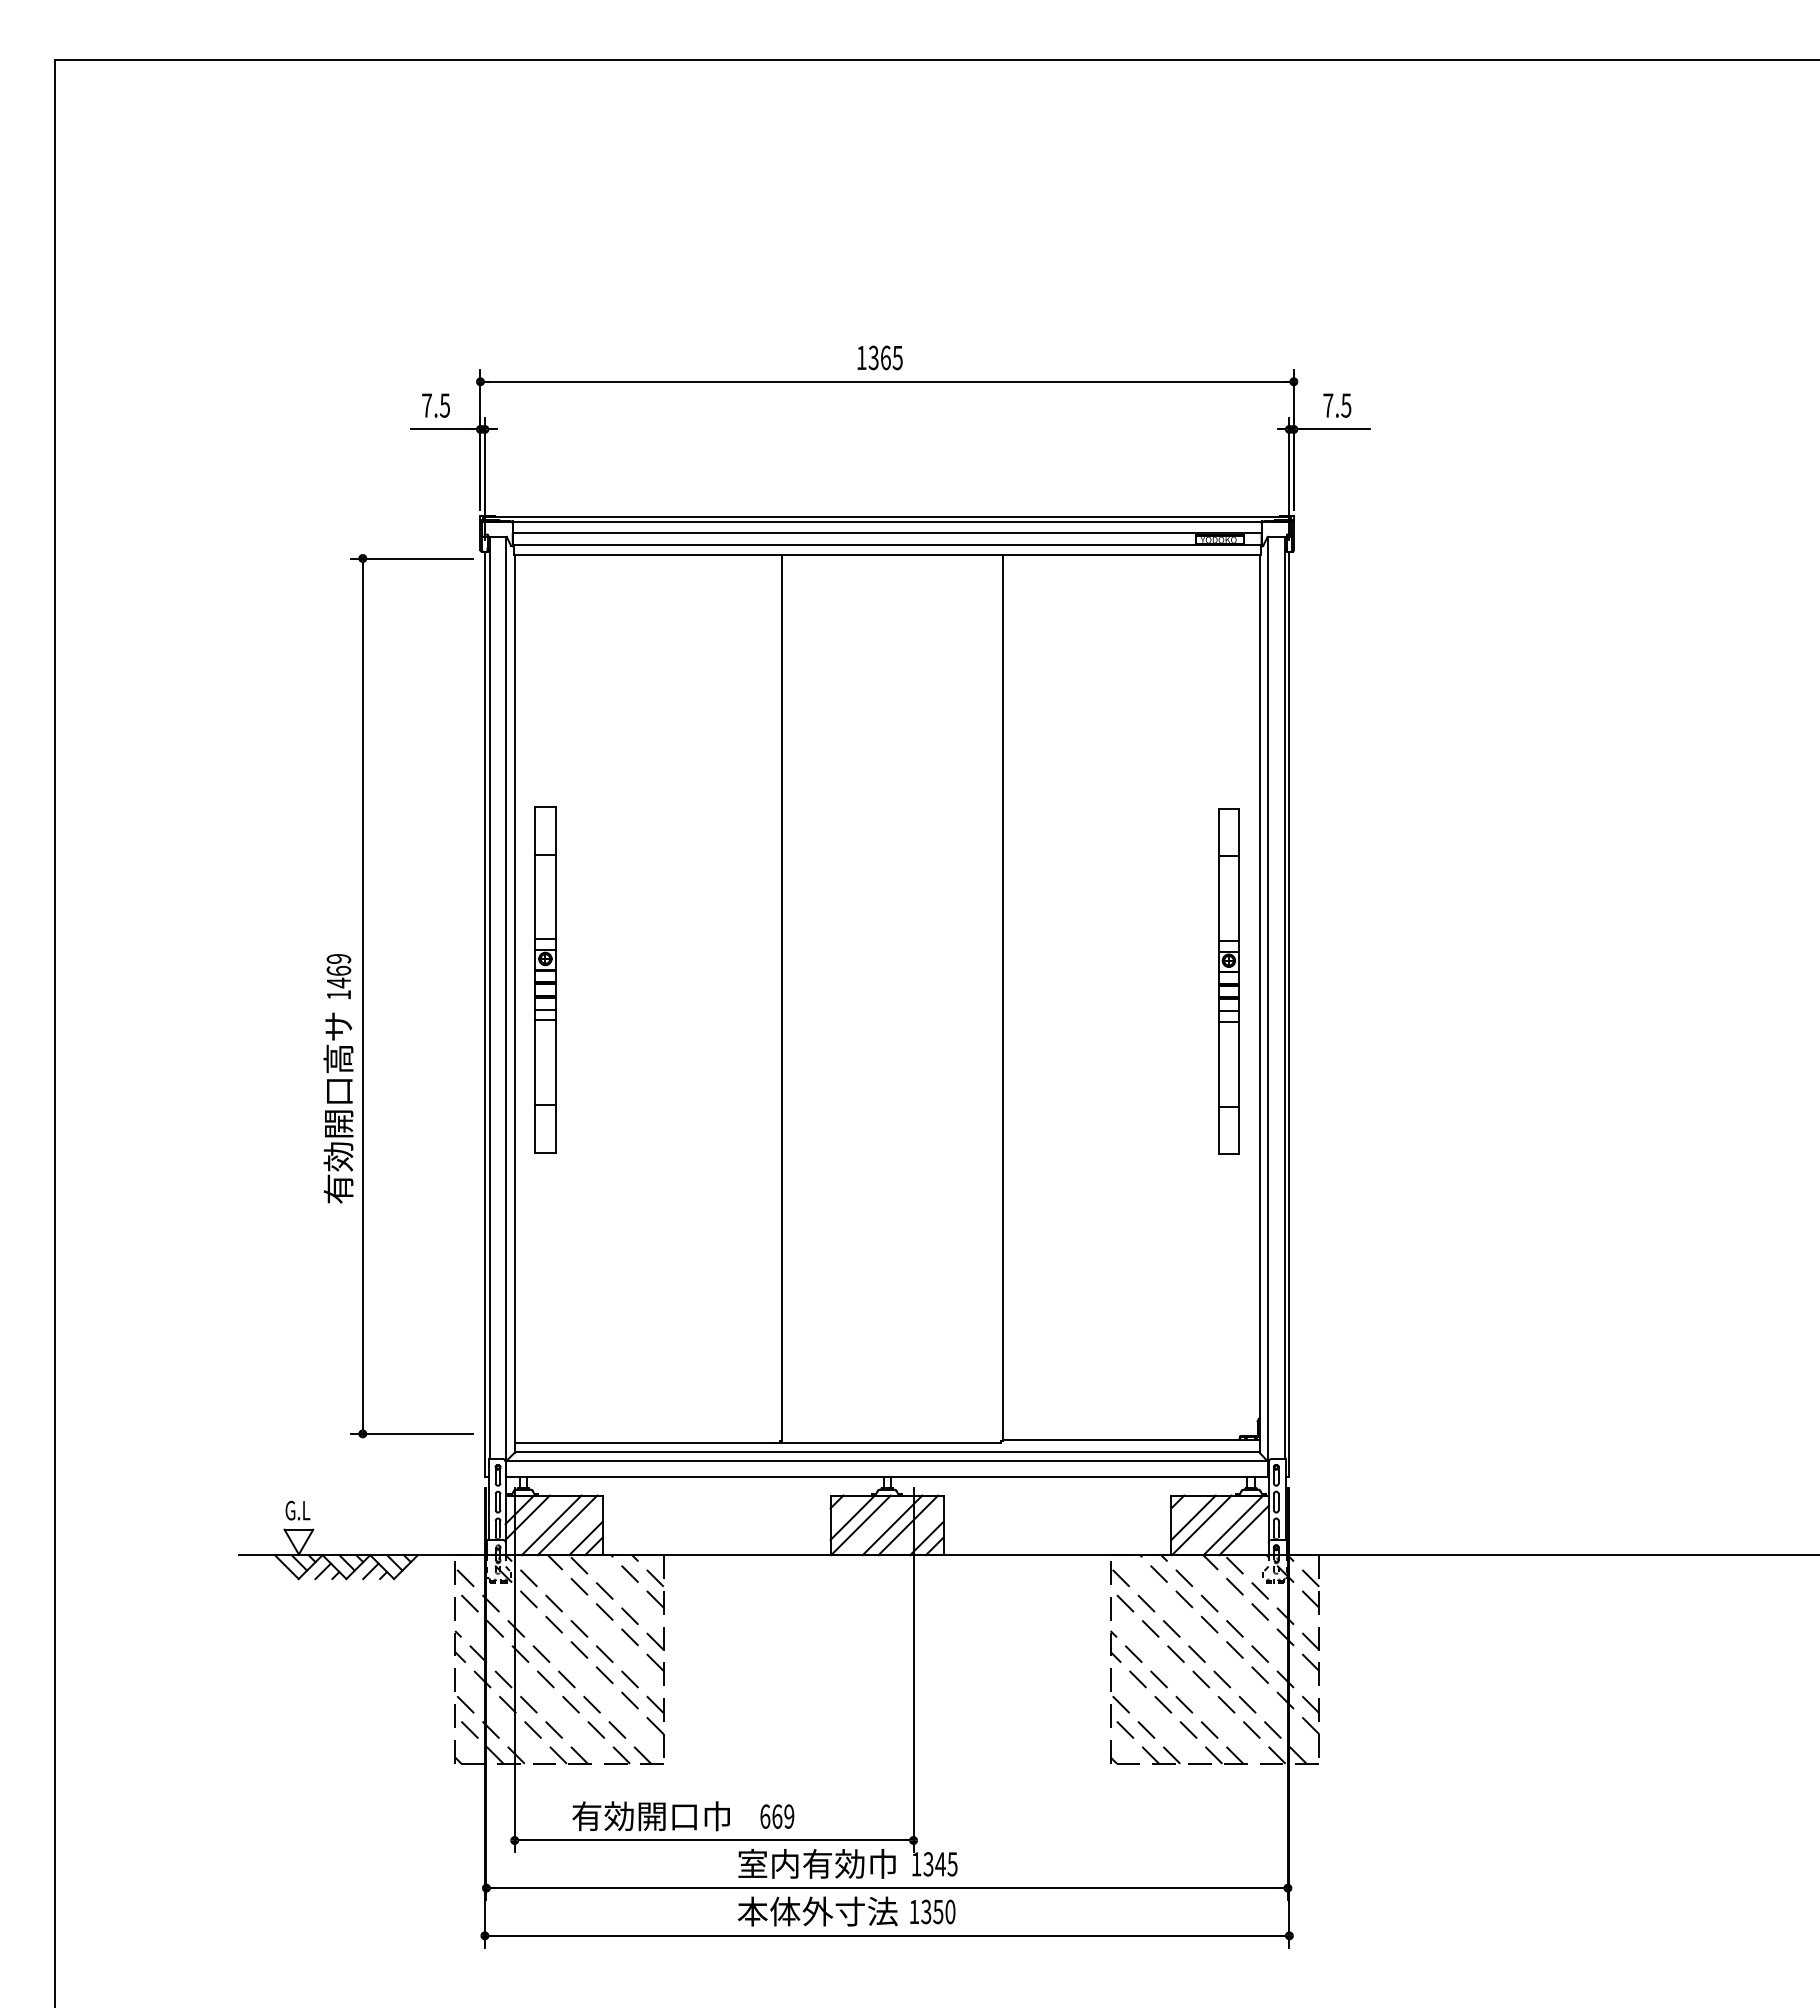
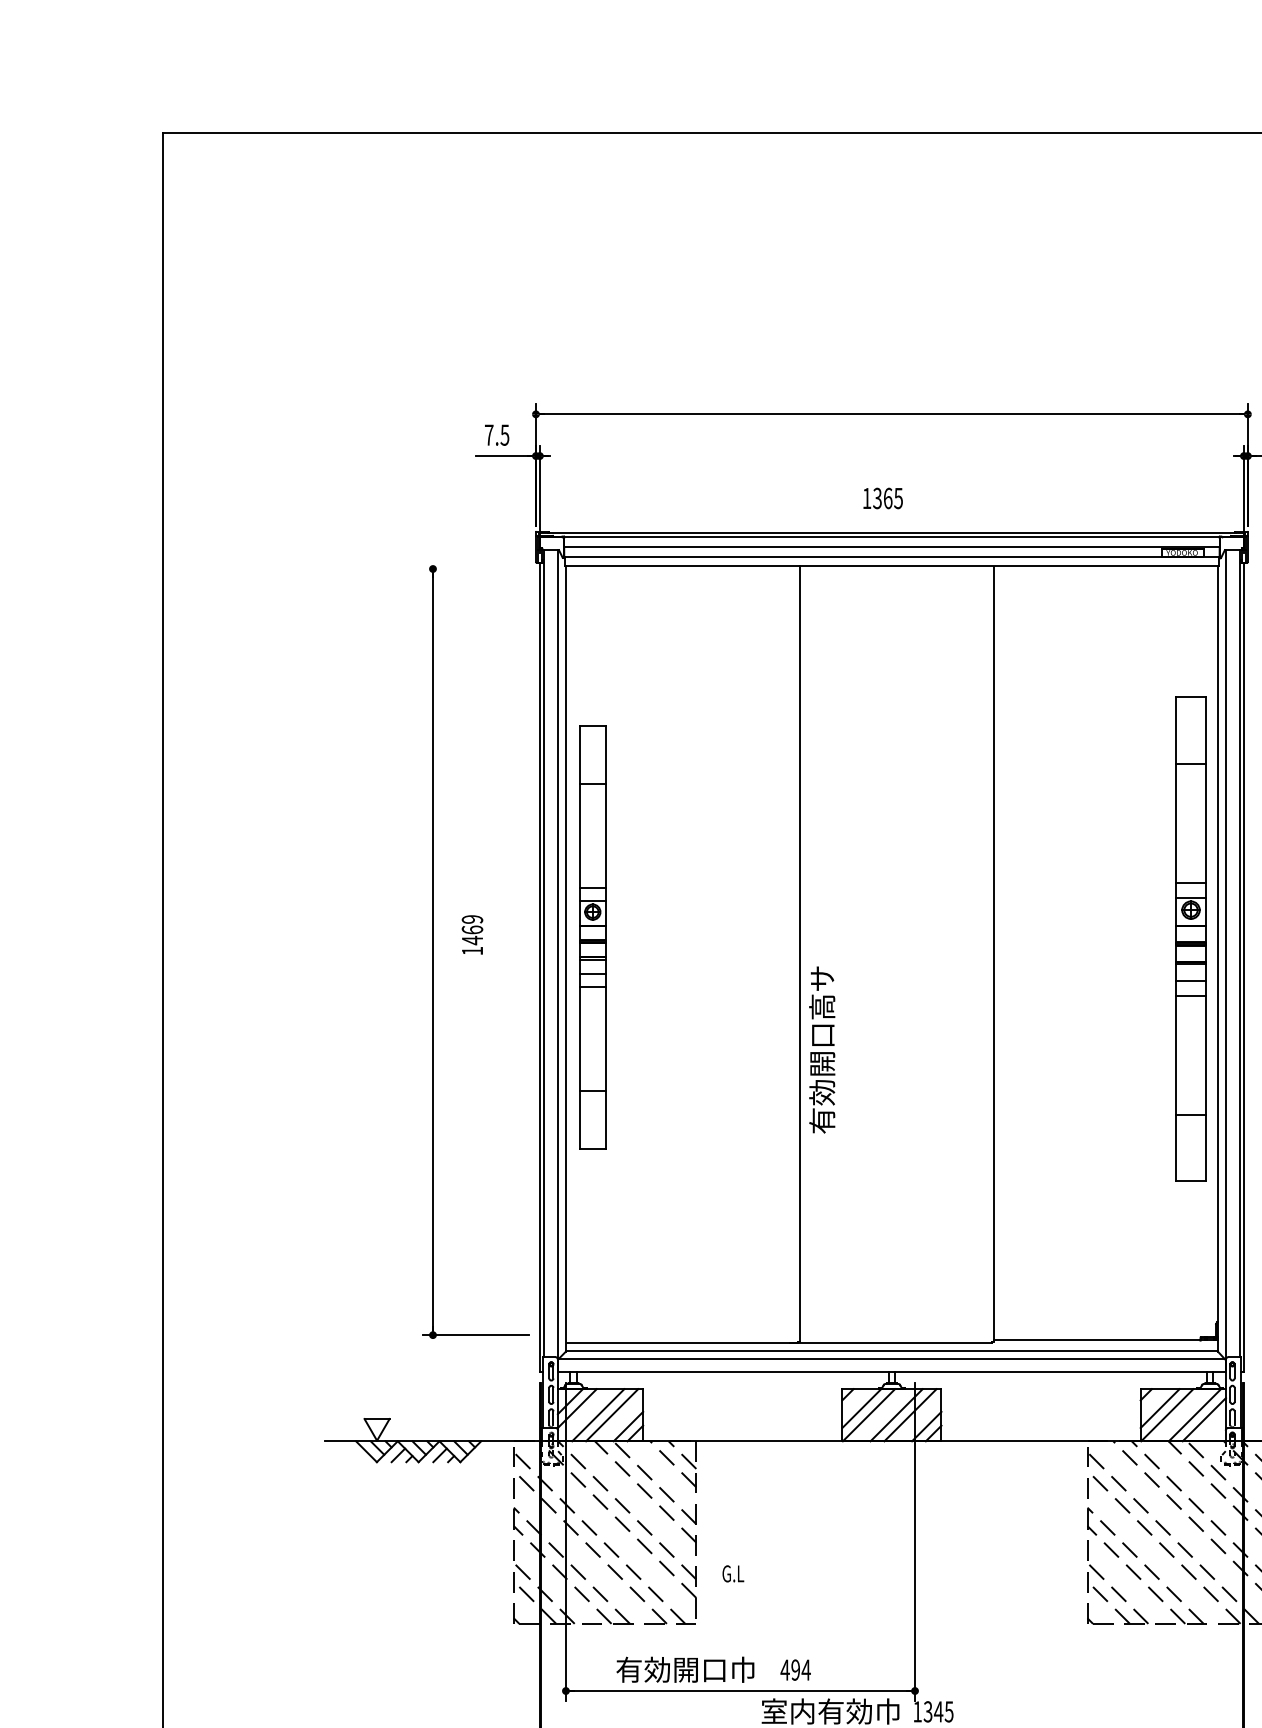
text: (879, 357) -> (882, 498), moved
line: (411, 558) -> (475, 569), removed
text: (338, 976) -> (472, 934), moved
part: (545, 979) -> (592, 937), size x1.4
part: (1228, 981) -> (1190, 939), size x1.6
text: (338, 1107) -> (822, 1049), moved
text: (297, 1510) -> (732, 1573), moved
text: (776, 1816) -> (795, 1670), 669 -> 494

